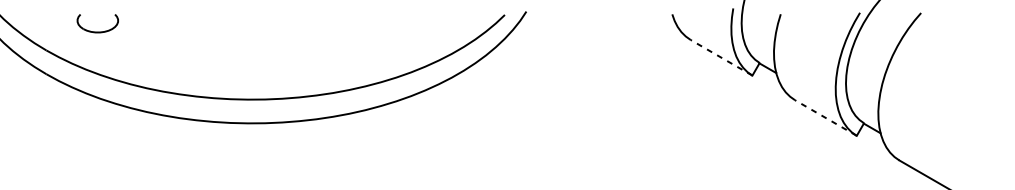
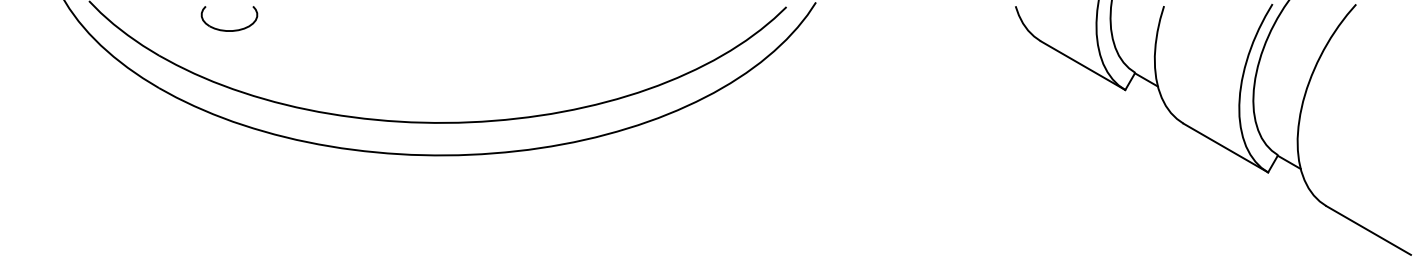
line: (721, 57) -> (1083, 65), dashed -> solid
line: (825, 118) -> (1225, 148), dashed -> solid

